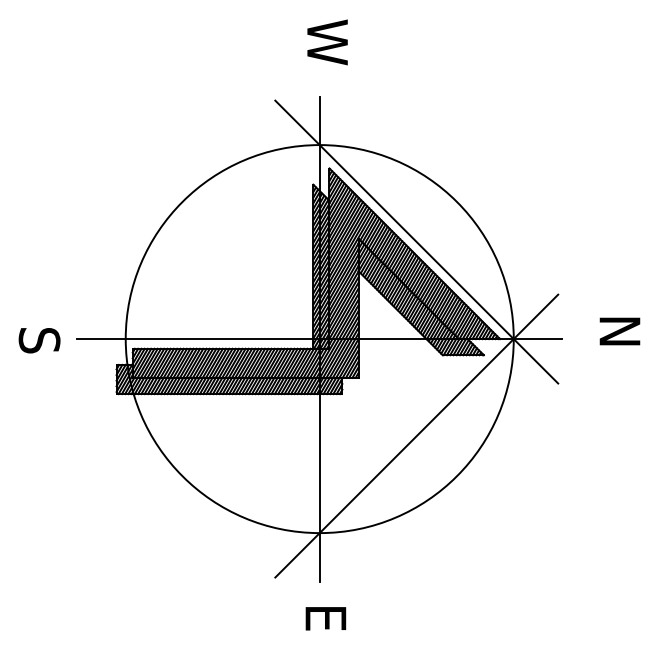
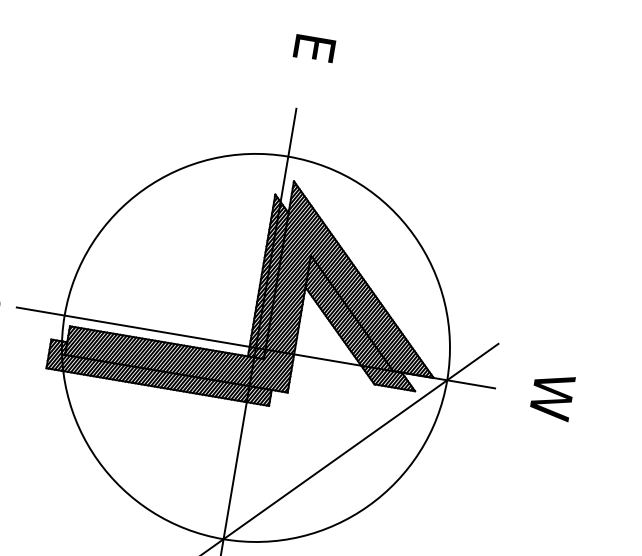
text: (327, 42) -> (313, 56), W -> E
line: (416, 241) -> (367, 267), removed
text: (619, 337) -> (551, 396), N -> W

